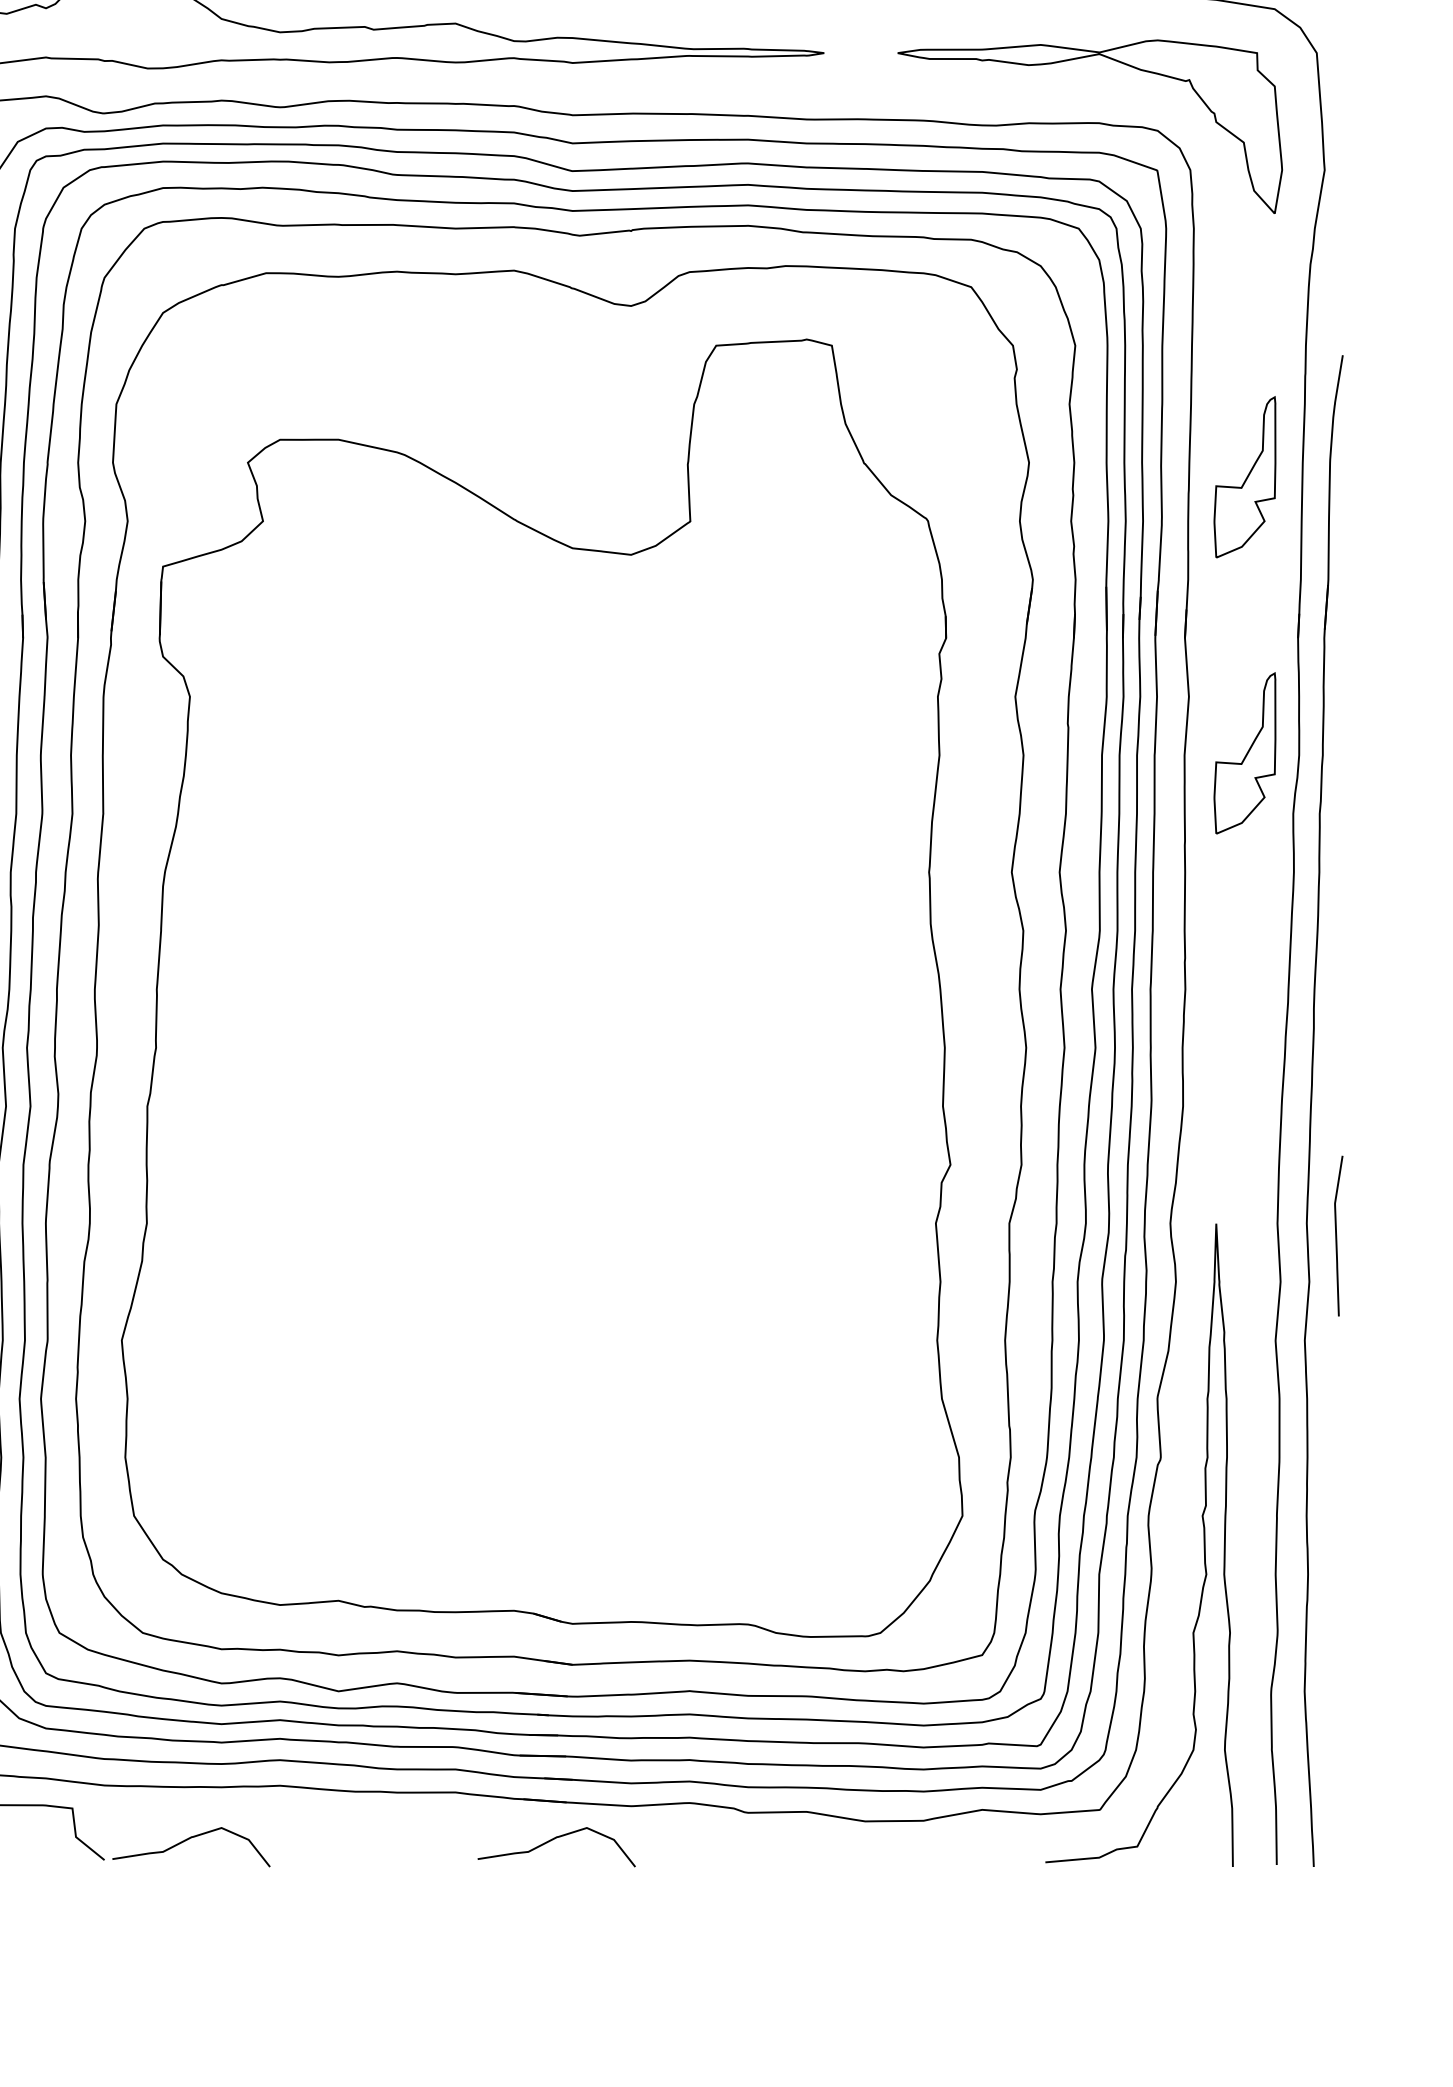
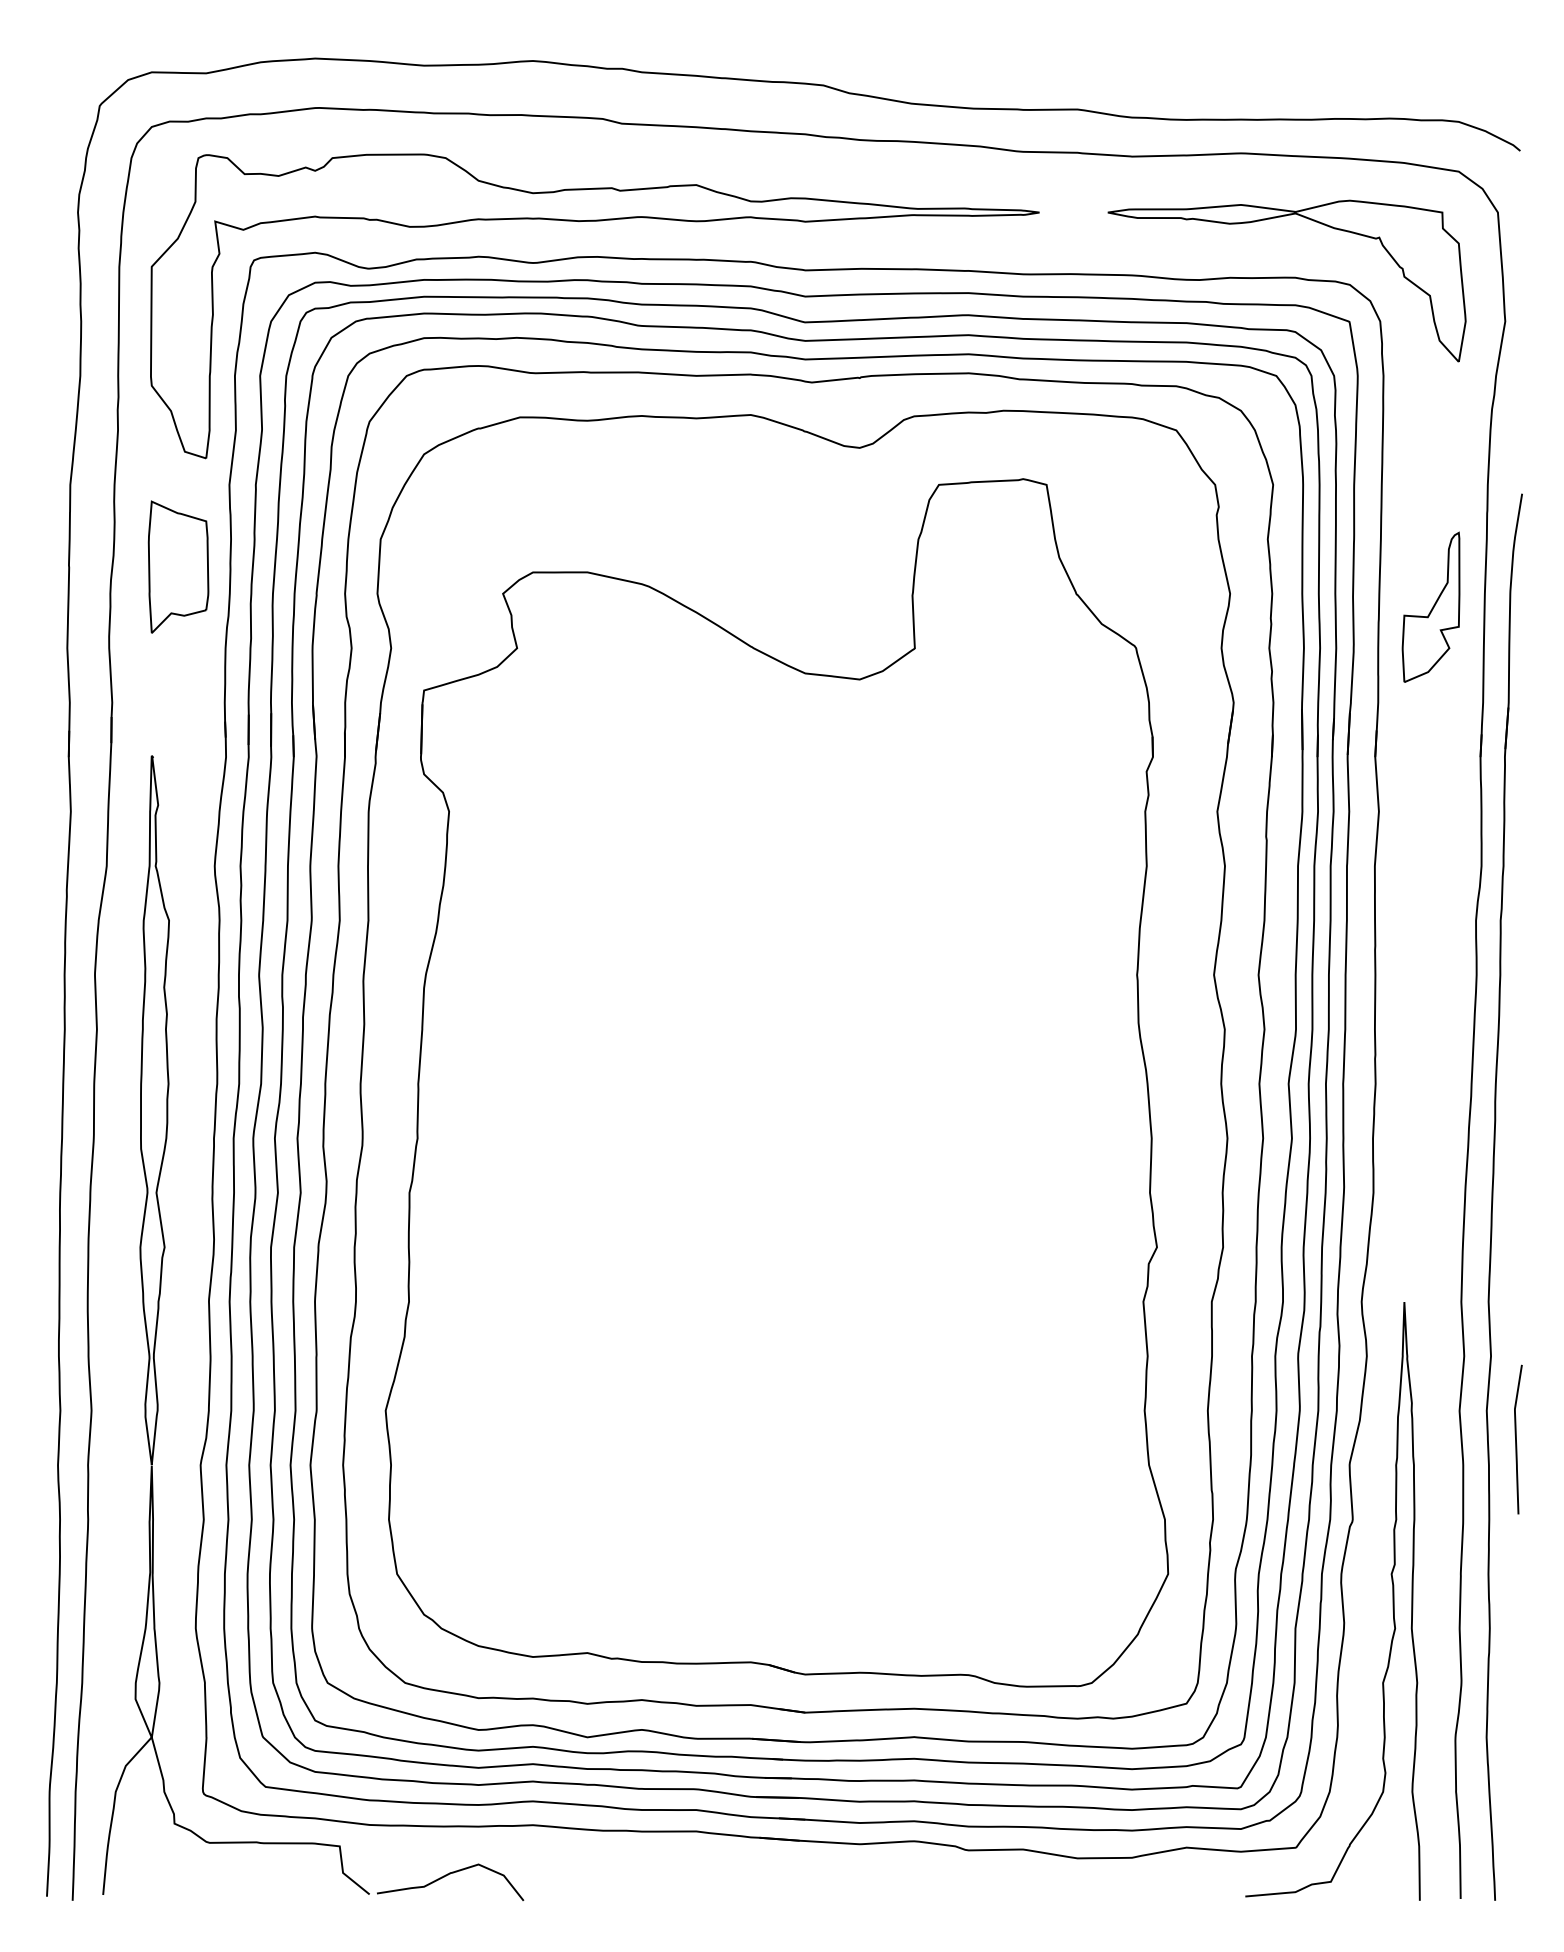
part: (1244, 752) -> (1430, 863), removed
curve: (1336, 1235) -> (1516, 1439), moved
curve: (554, 1839) -> (788, 1875), removed

